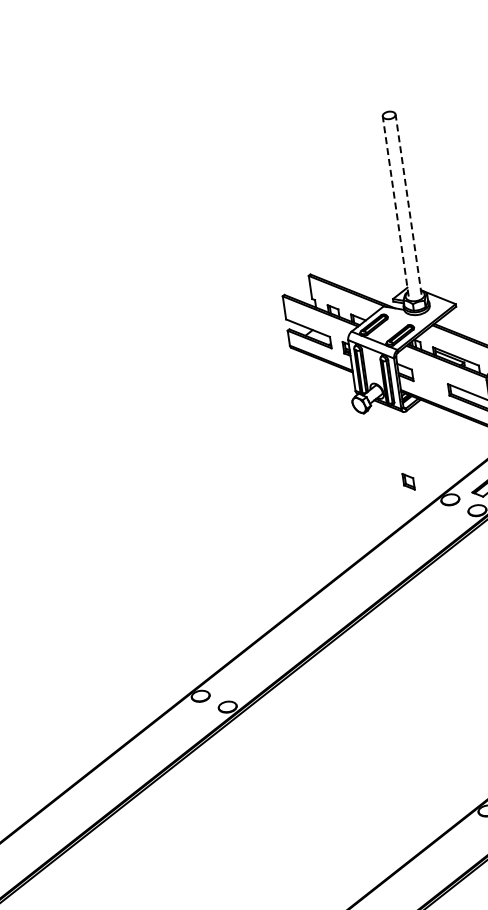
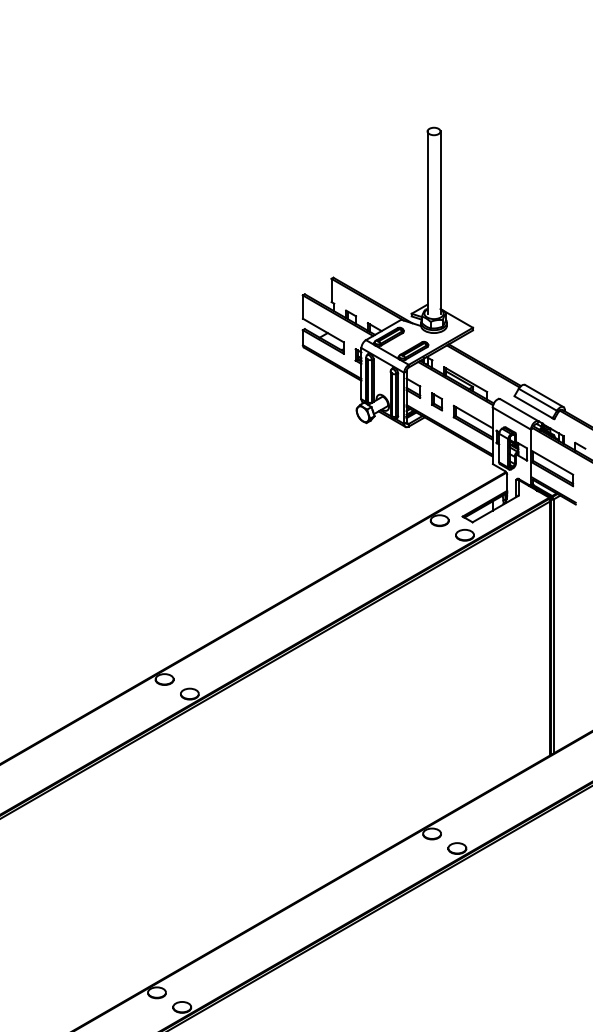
line: (408, 204) -> (440, 222), dashed -> solid
line: (395, 206) -> (427, 222), dashed -> solid
part: (409, 481) -> (437, 401), moved

